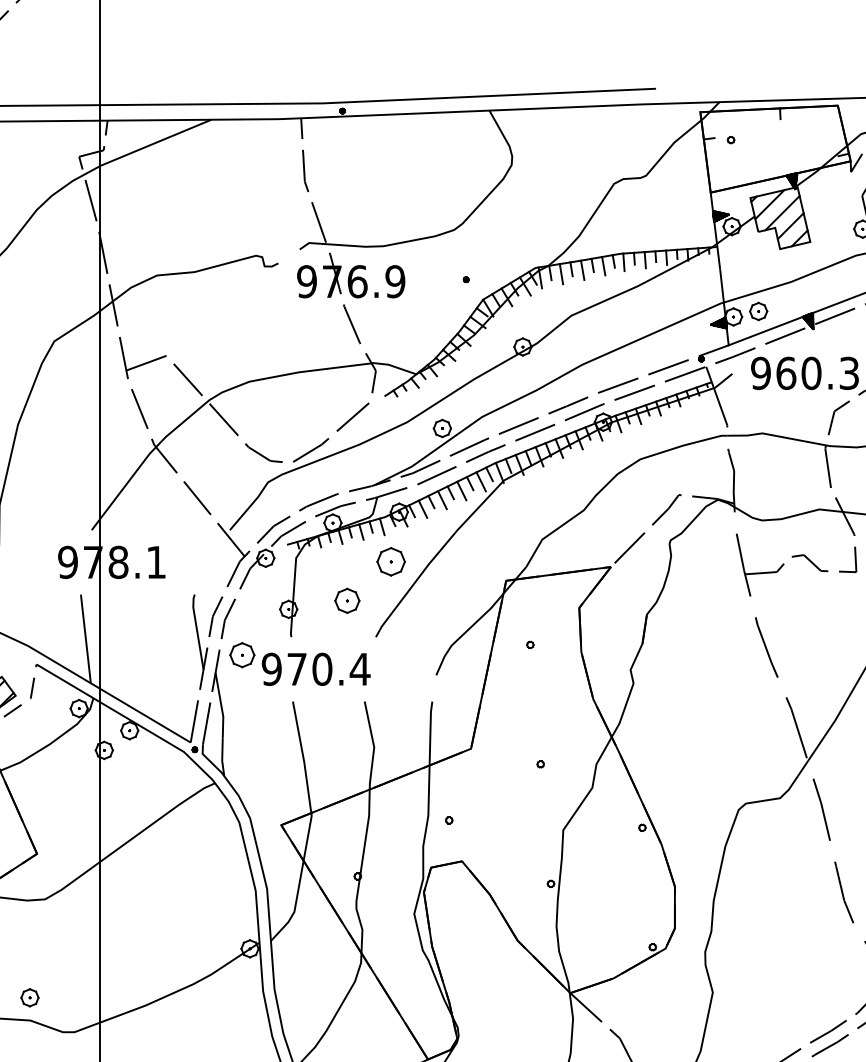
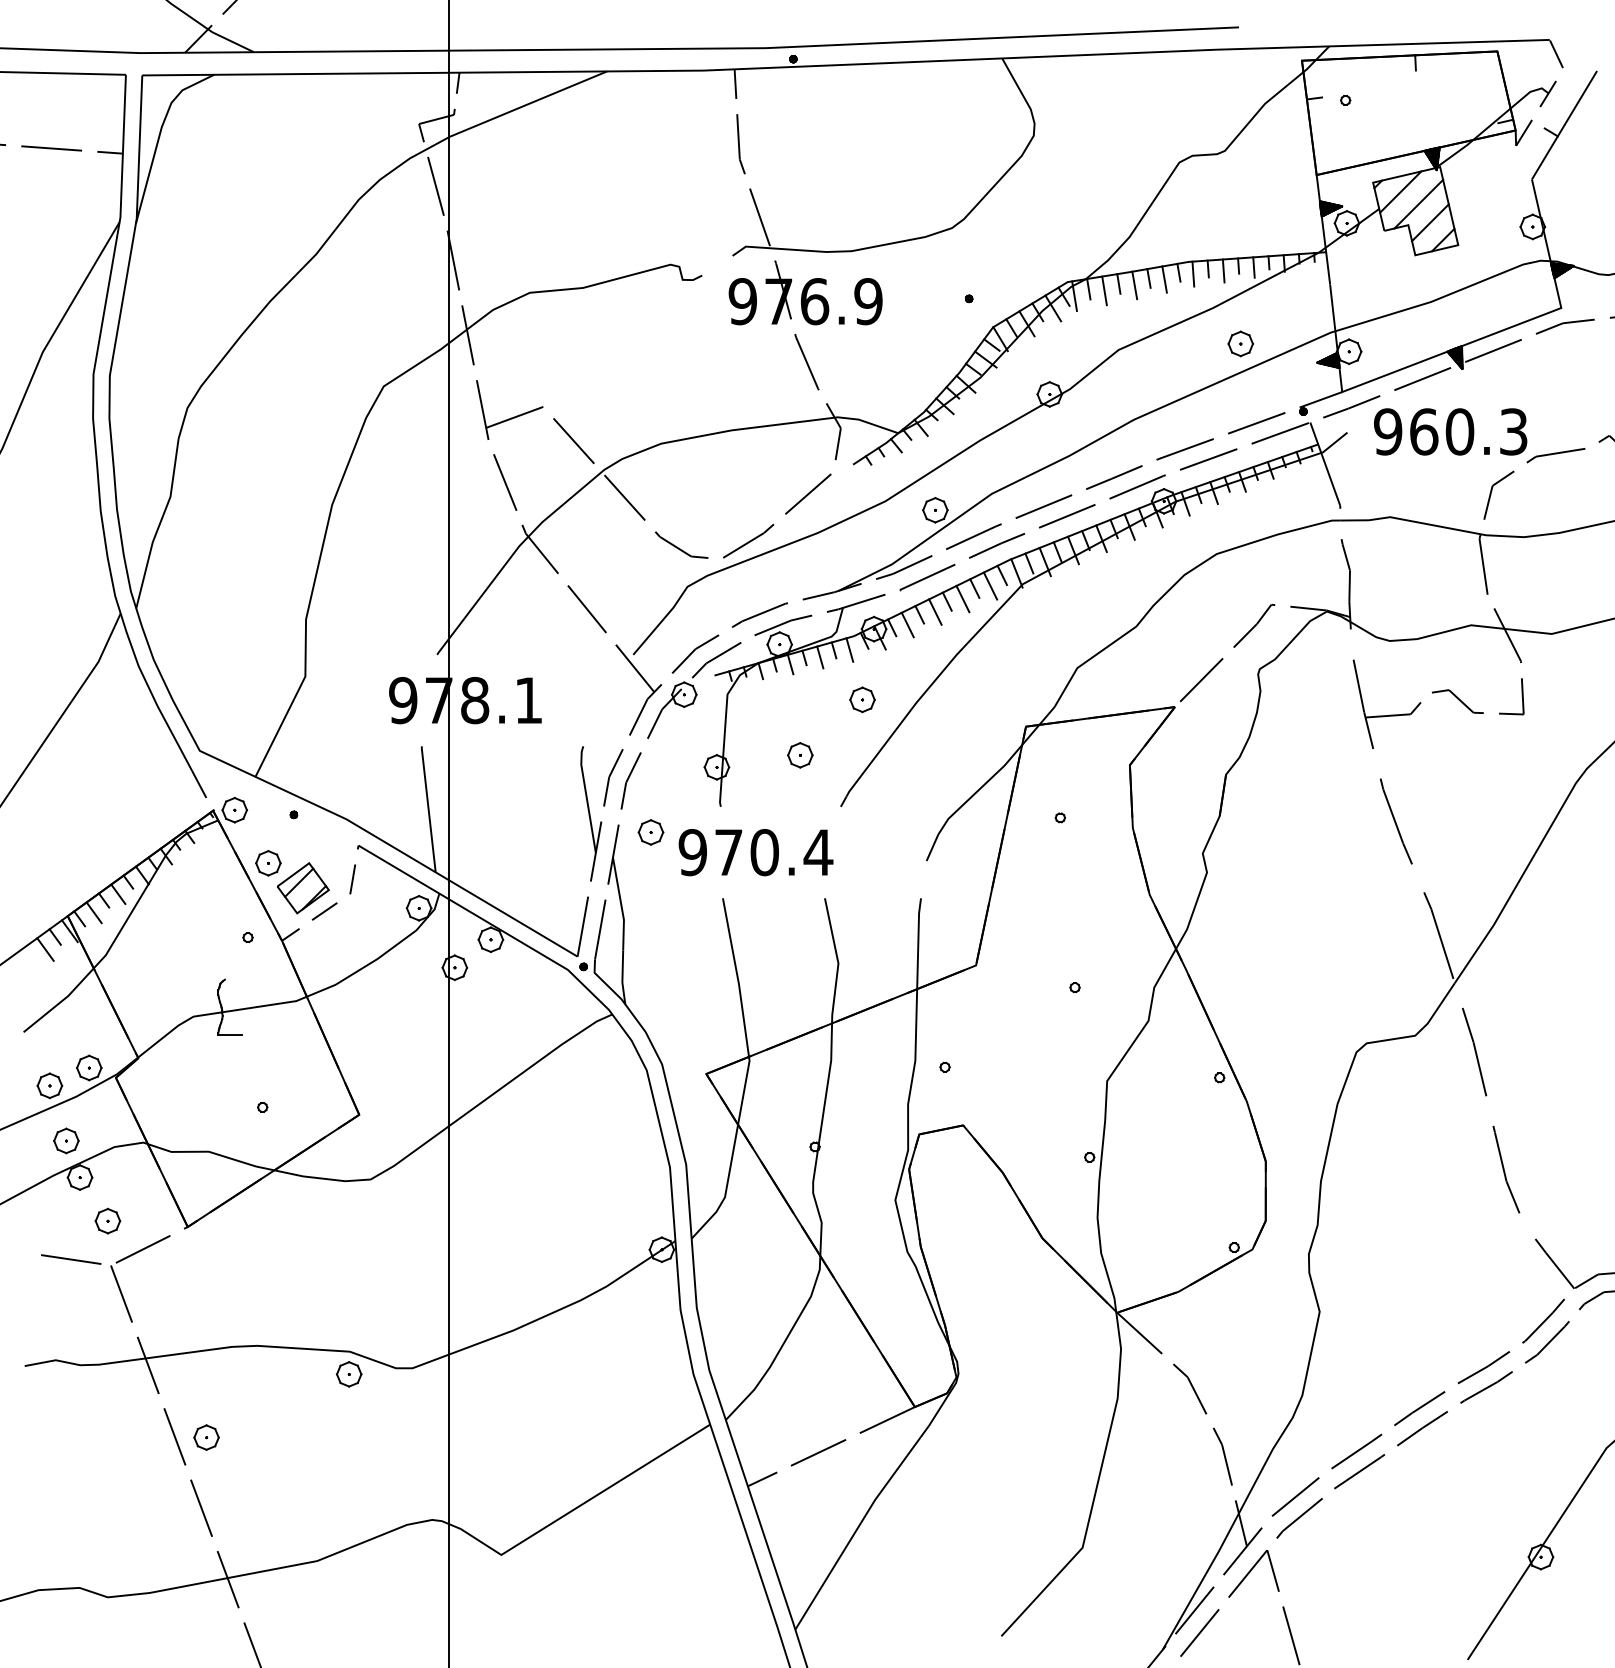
part: (758, 311) -> (1240, 343), moved
part: (391, 561) -> (862, 699), size x0.62
part: (347, 601) -> (800, 755), size x0.71
part: (241, 655) -> (650, 832), size x0.71
part: (29, 997) -> (348, 1374), moved

